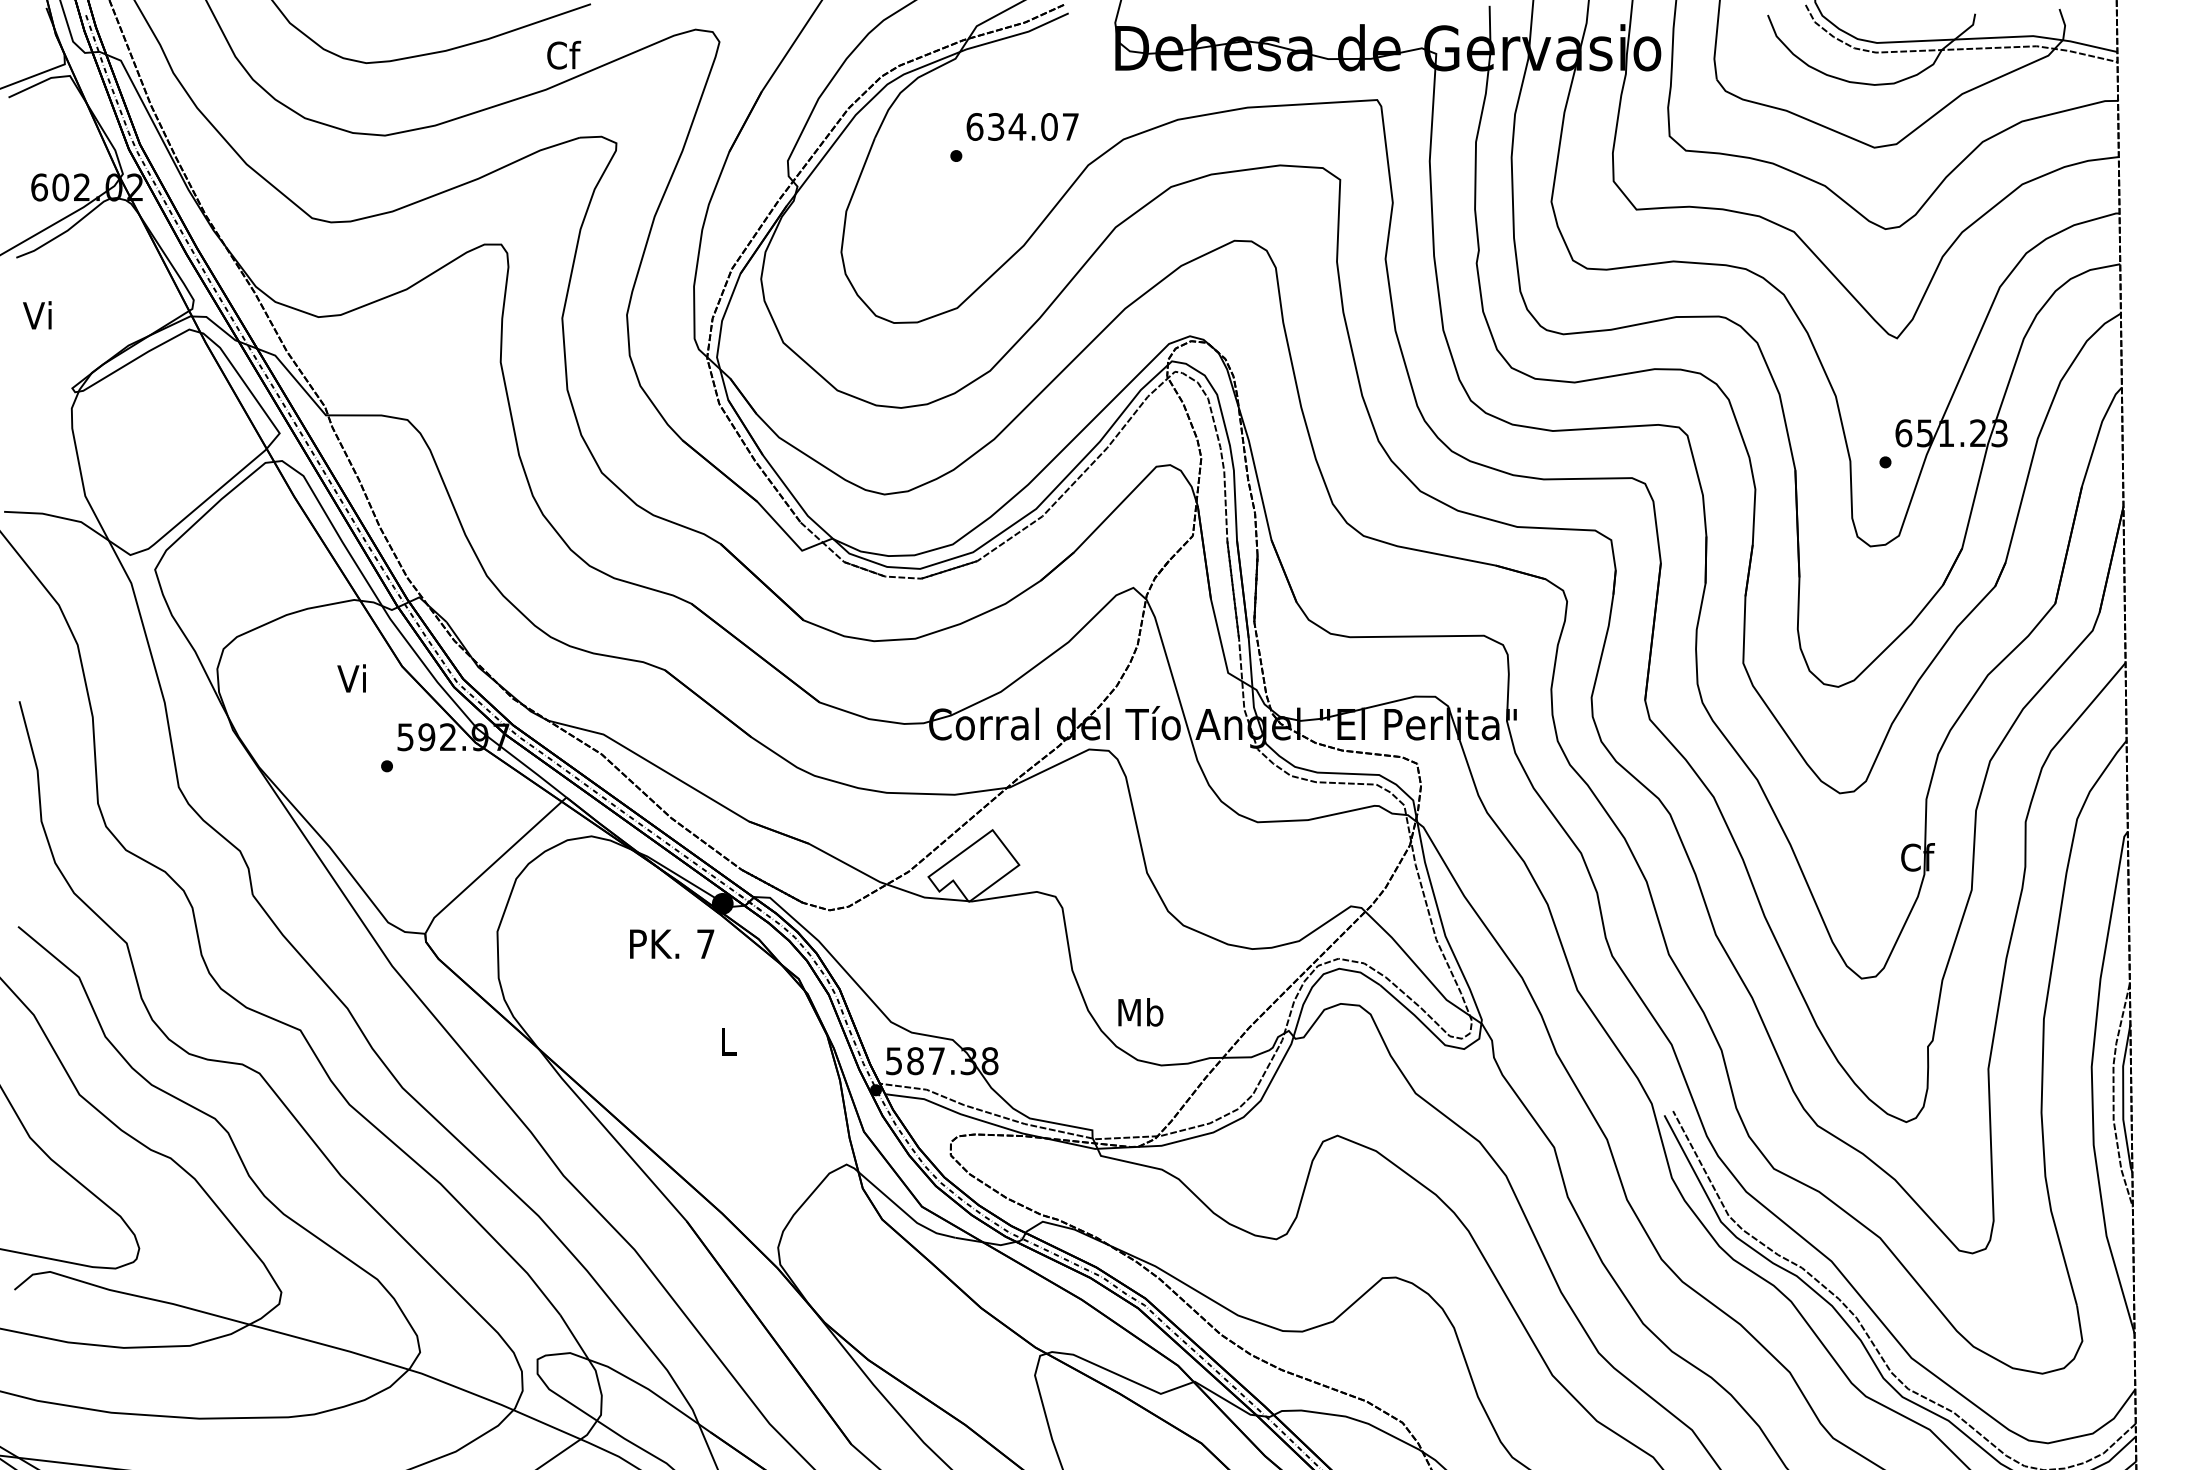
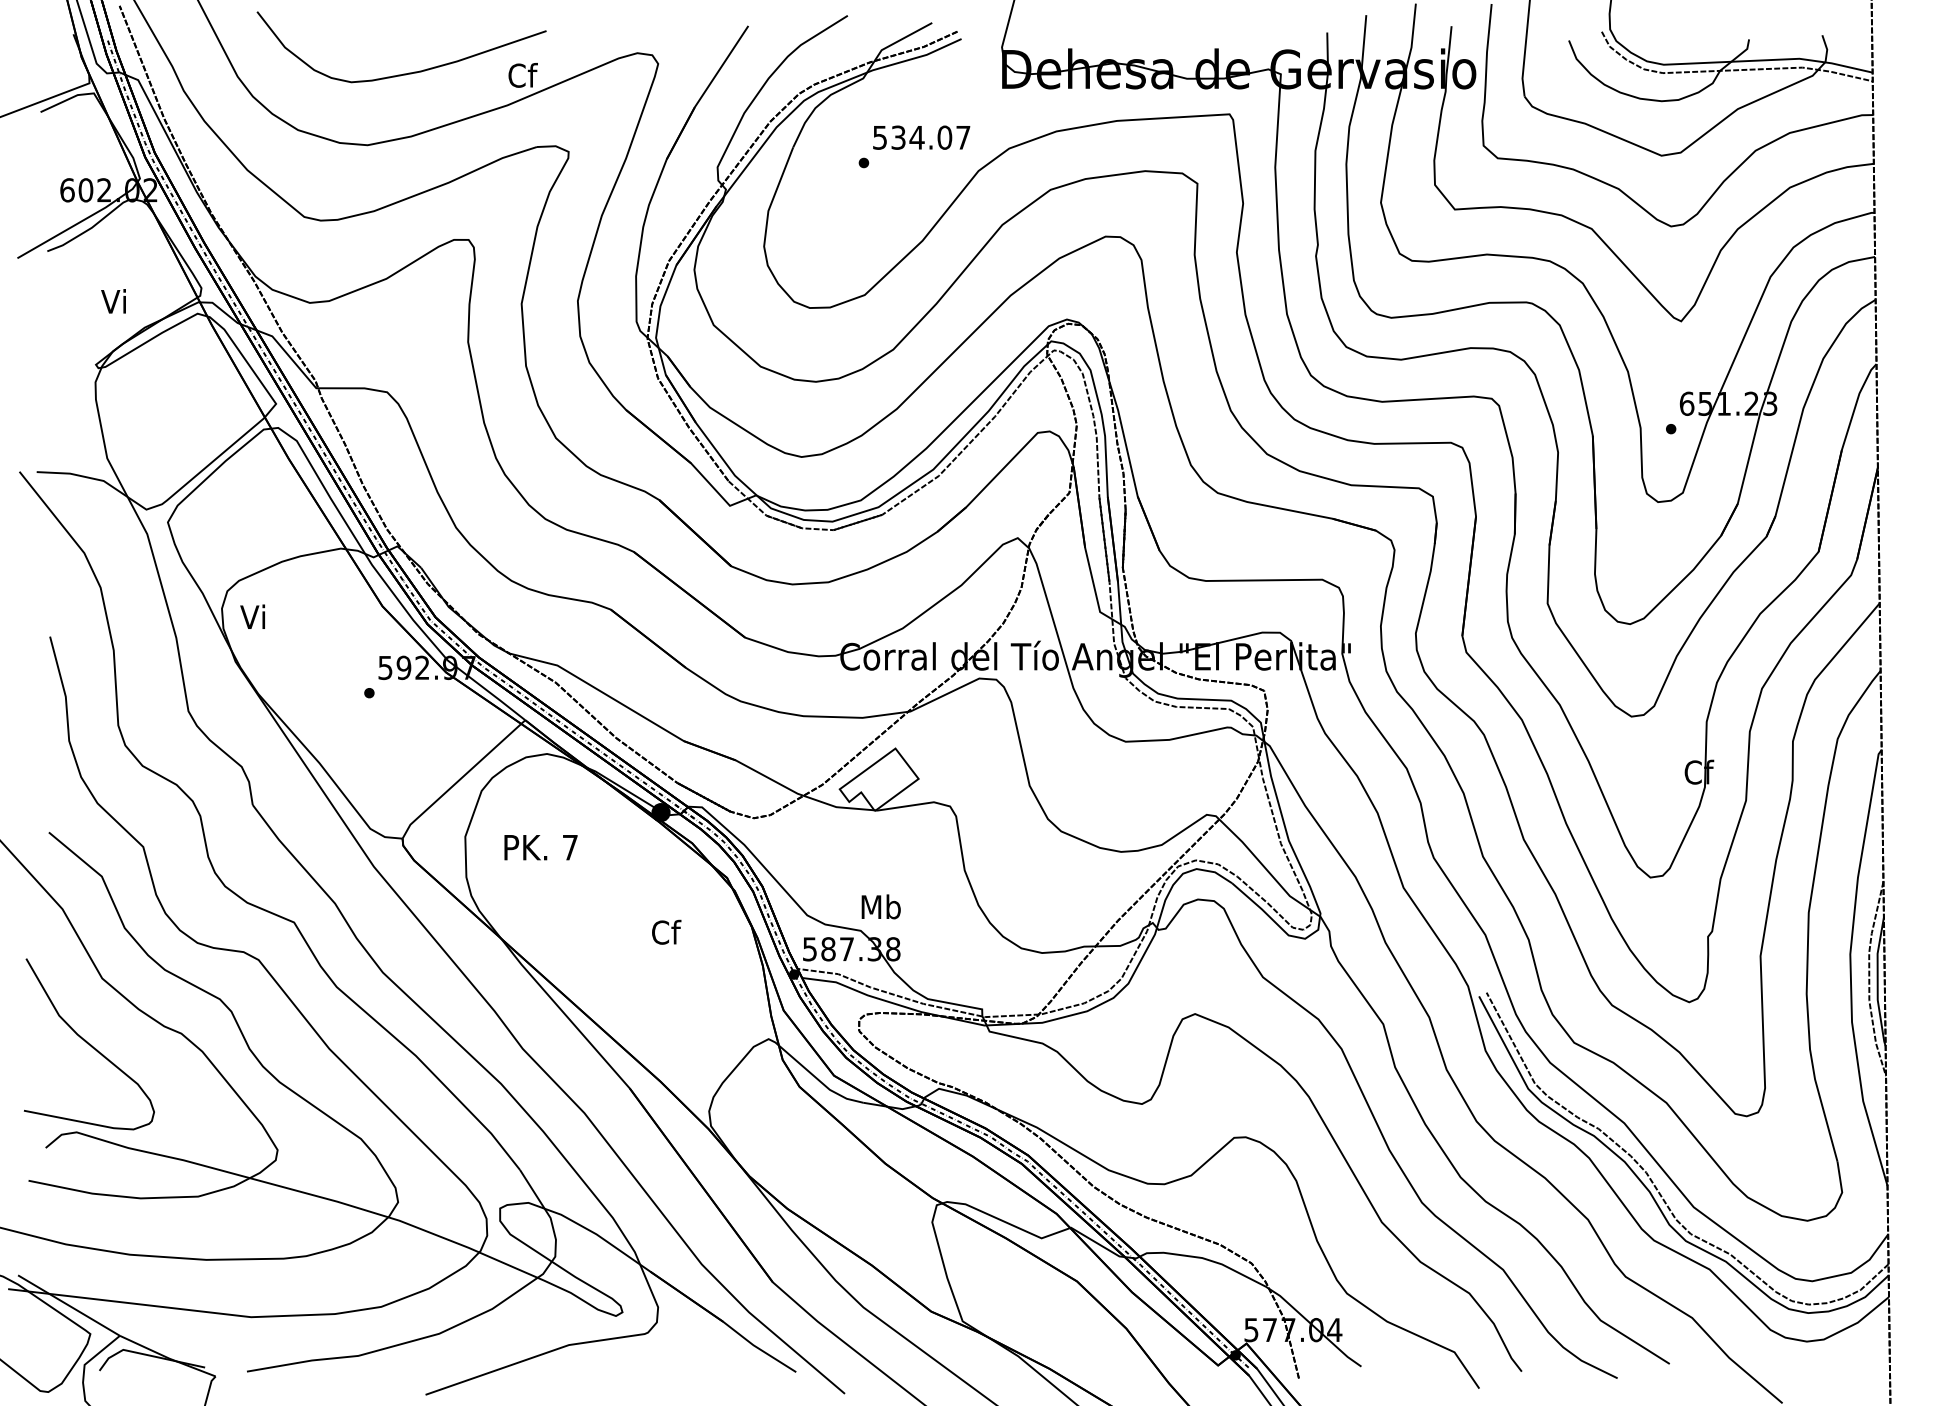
text: (975, 126) -> (880, 137), 634.07 -> 534.07
text: (37, 315) -> (113, 301), moved
text: (351, 678) -> (252, 616), moved
text: (671, 943) -> (540, 847), moved
text: (1139, 1011) -> (880, 906), moved
text: (729, 1040) -> (666, 931), L -> Cf

